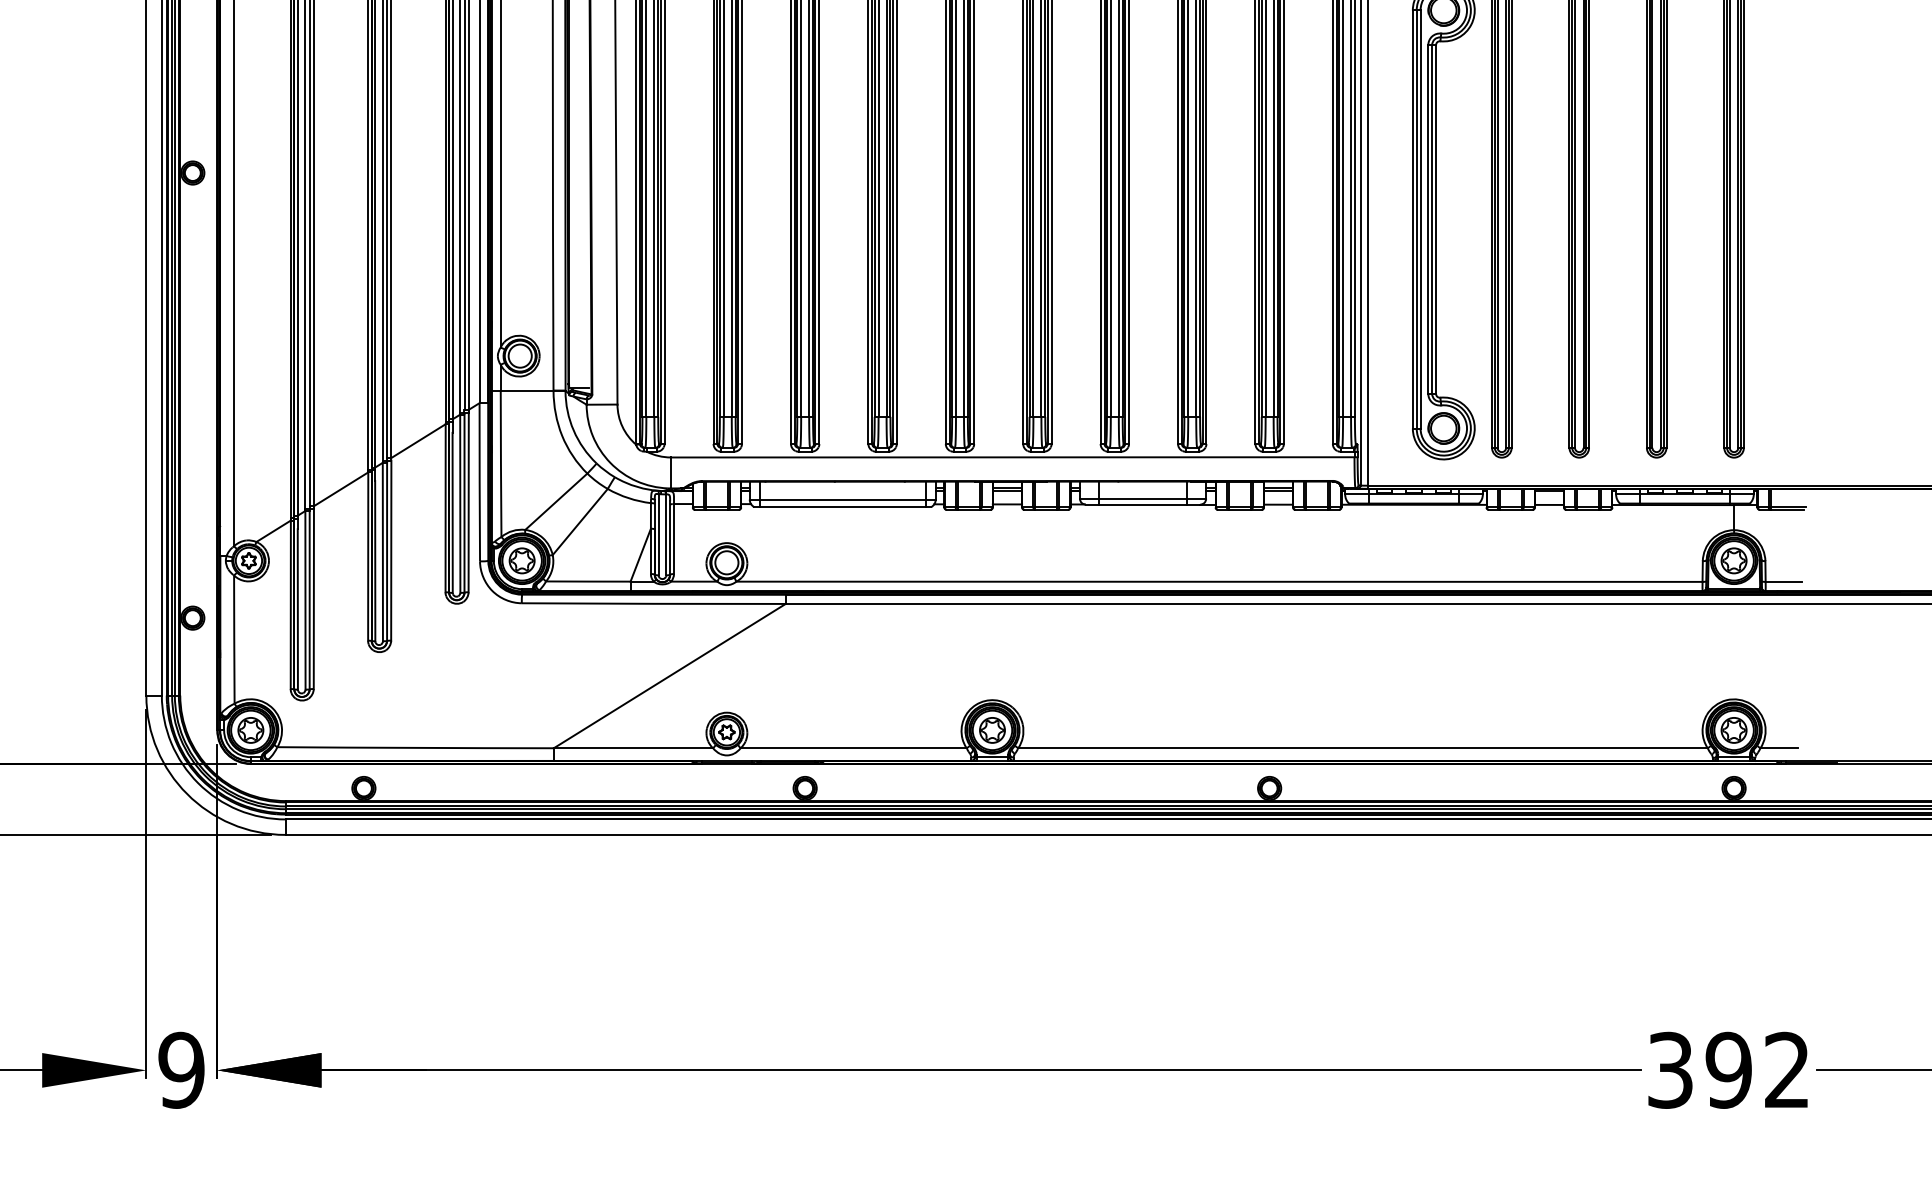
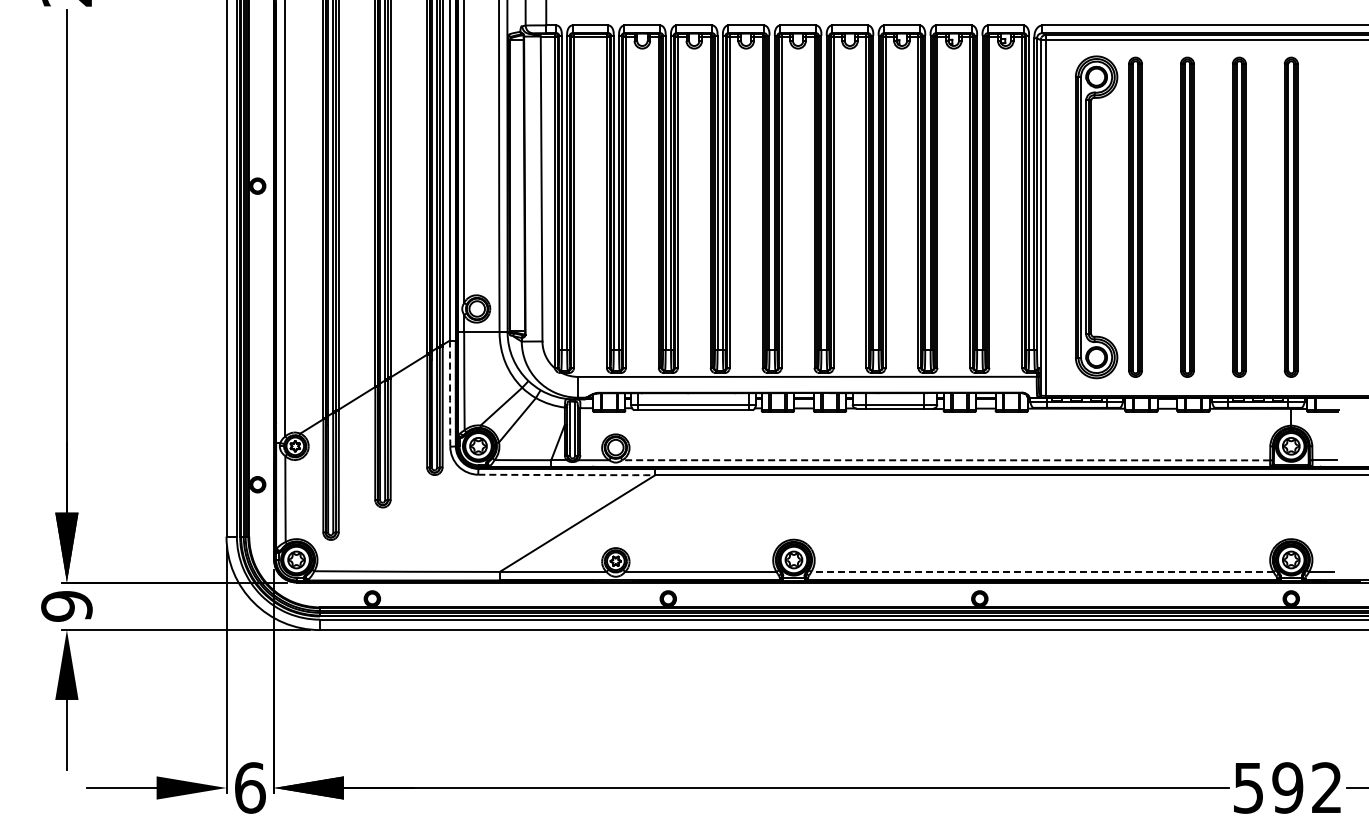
arc: (480, 482) -> (450, 393), solid -> dashed
line: (1219, 582) -> (946, 460), solid -> dashed
arc: (653, 604) -> (566, 475), solid -> dashed
line: (1361, 747) -> (1041, 571), solid -> dashed
text: (180, 1069) -> (249, 787), 9 -> 6
text: (1670, 1069) -> (1248, 787), 392 -> 592

